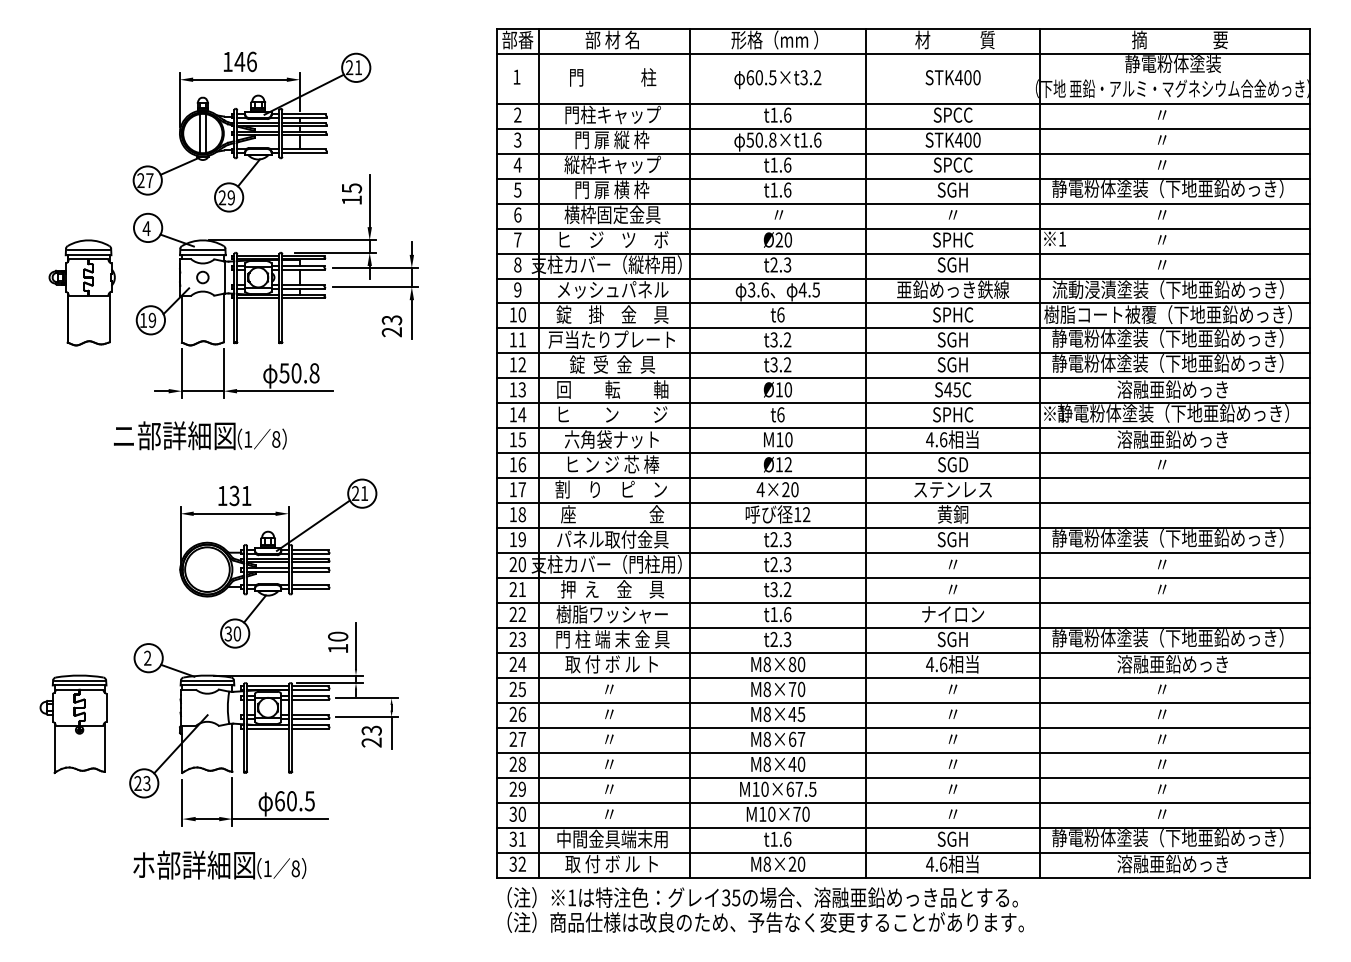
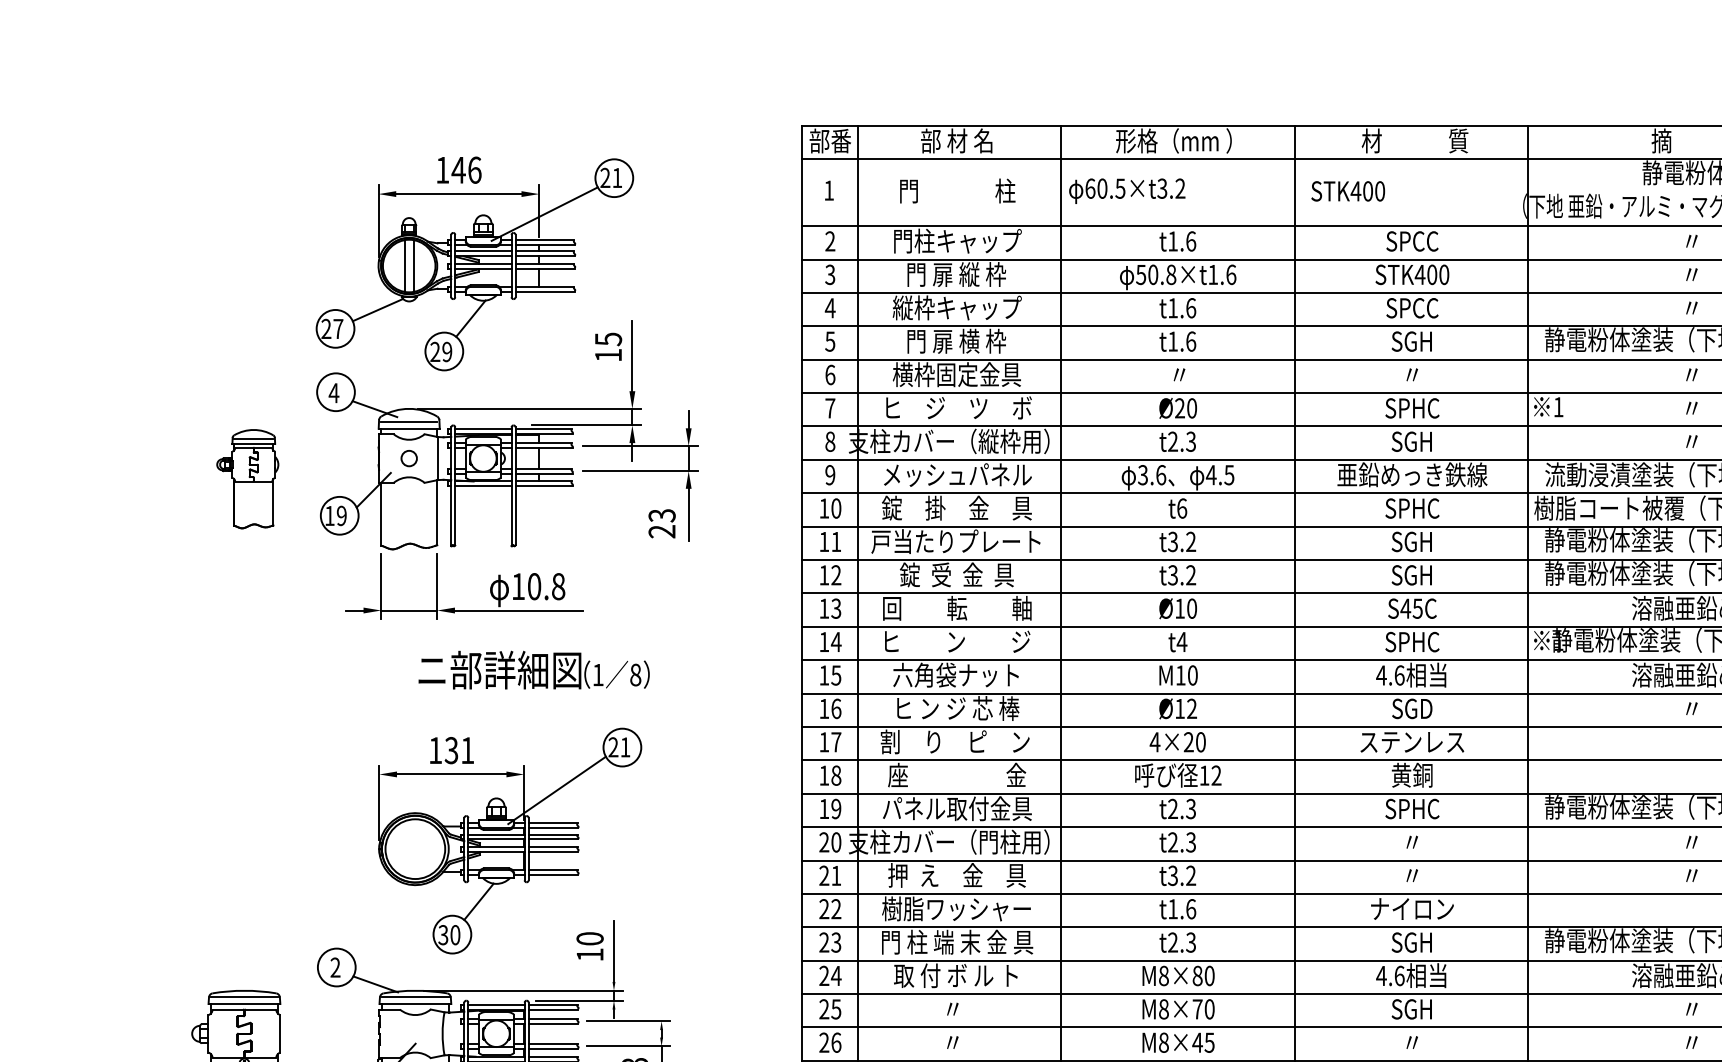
text: (952, 77) -> (1347, 191), moved
text: (777, 79) -> (1126, 191), moved
part: (81, 292) -> (246, 478), size x0.7
text: (284, 373) -> (518, 586), 50.8 -> 10.8
text: (780, 414) -> (1181, 641), t6 -> t4
text: (200, 435) -> (534, 669), moved
text: (953, 539) -> (1412, 808), SGH -> SPHC
text: (952, 689) -> (1411, 1009), 〃 -> SGH

